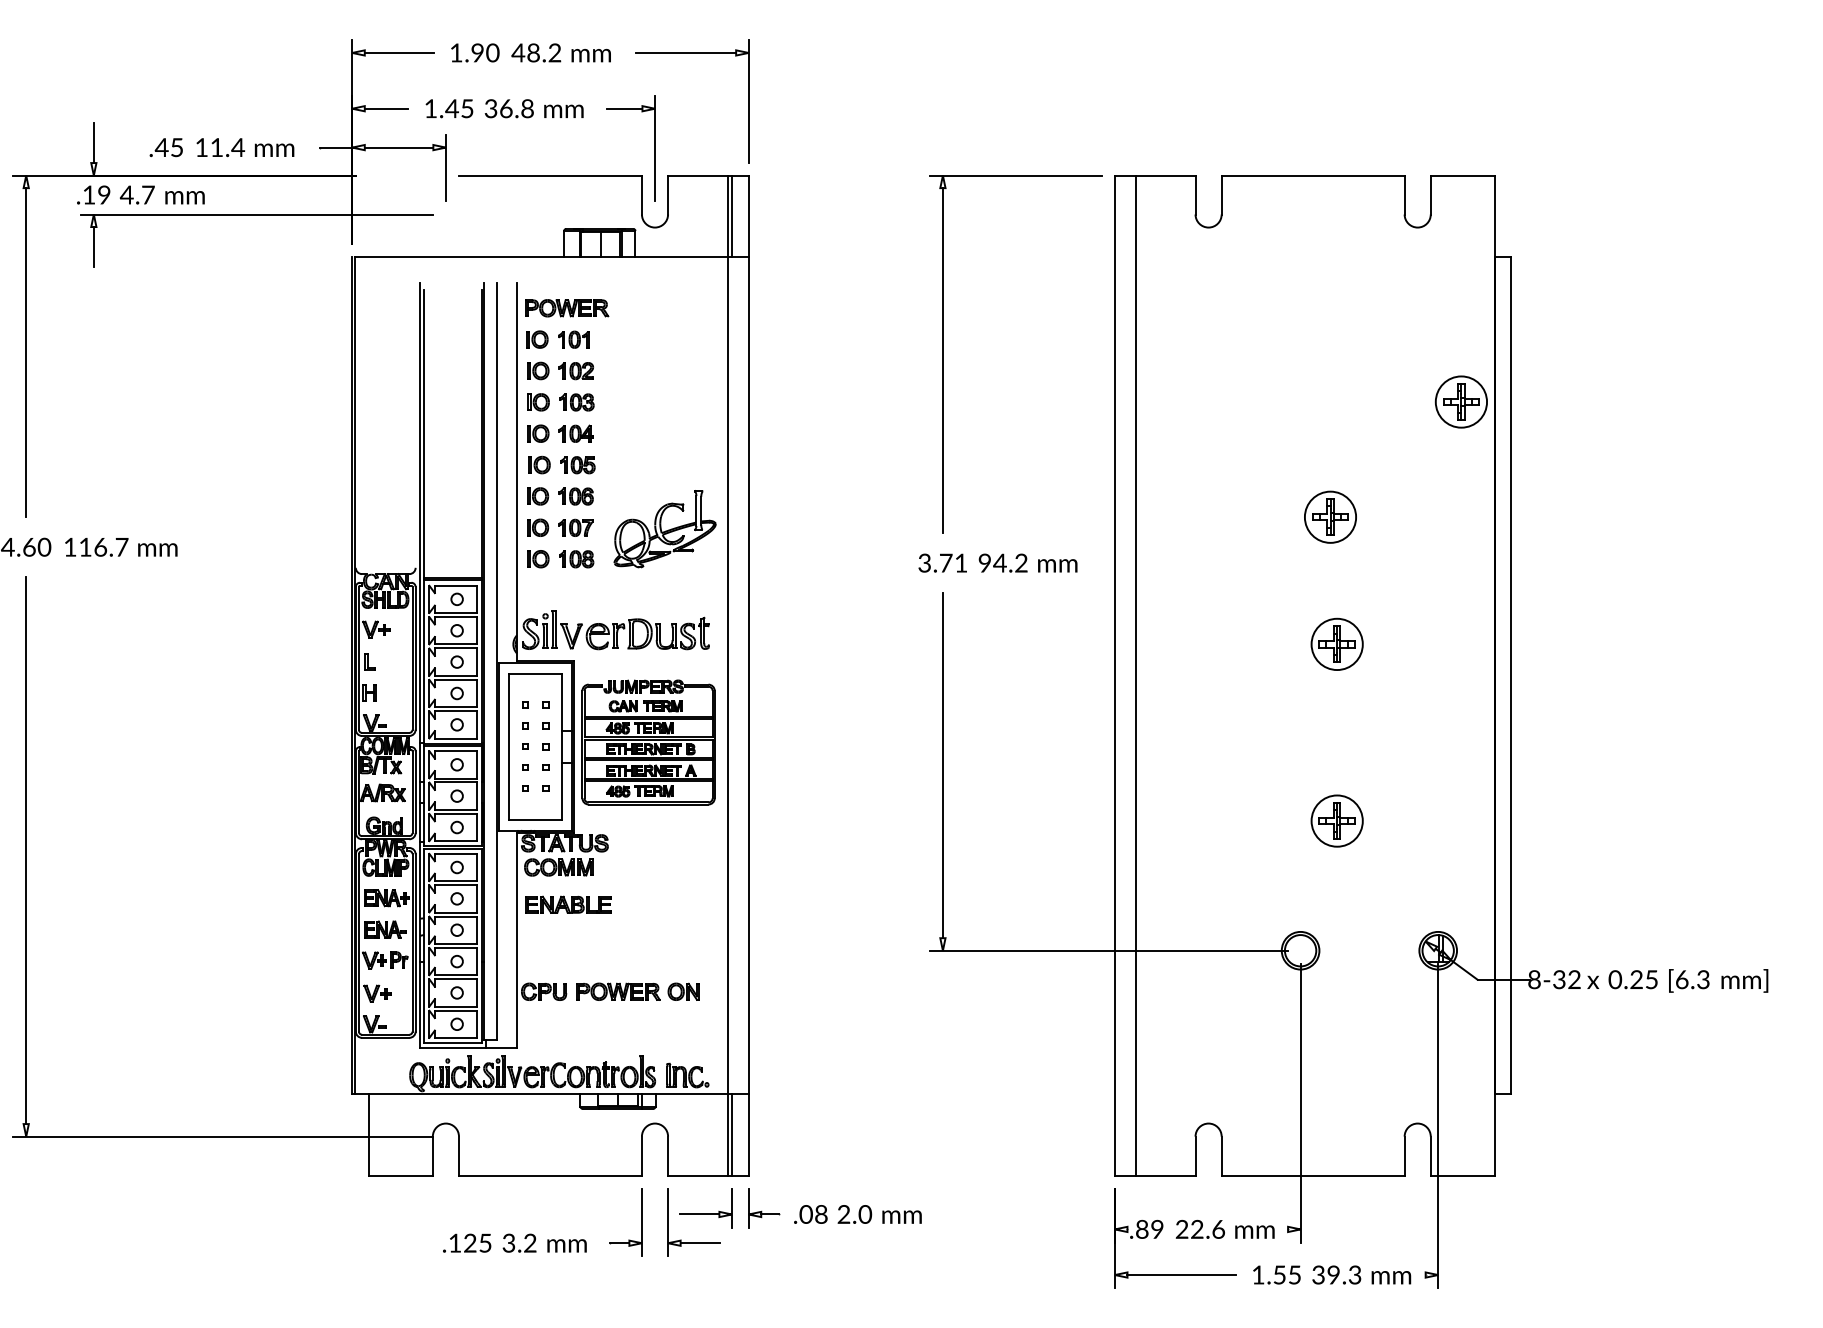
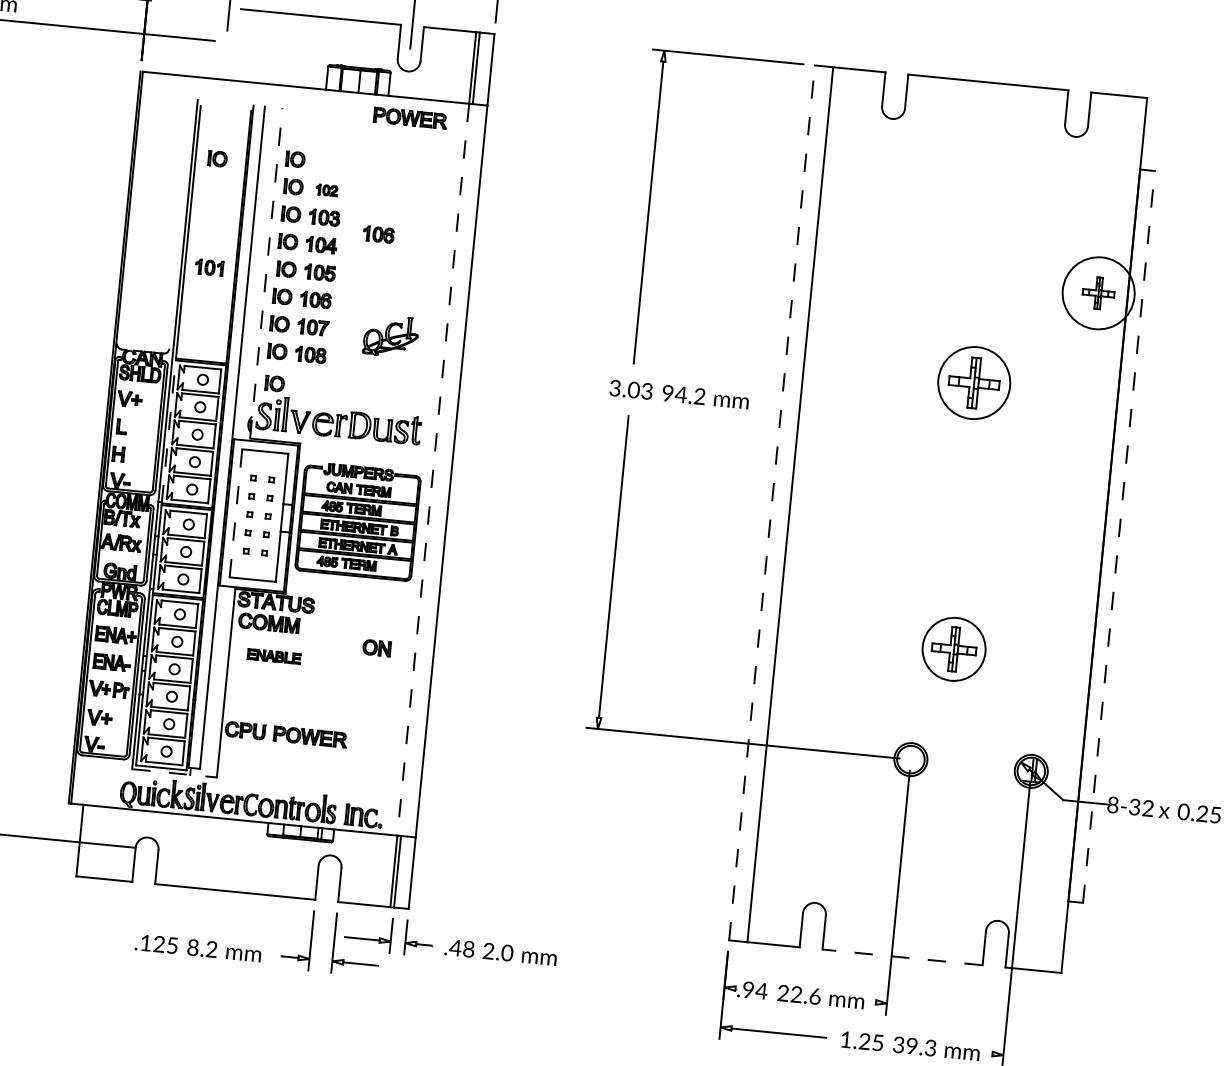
part: (567, 308) -> (410, 118), moved
part: (573, 339) -> (209, 267), moved
part: (449, 347) -> (217, 158), added
part: (576, 371) -> (326, 190), size x0.7
circle: (1461, 401) -> (1098, 292), size x1.6
part: (639, 415) -> (378, 234), added
line: (517, 472) -> (266, 273), solid -> dashed
part: (1330, 516) -> (974, 382), size x1.6
part: (664, 529) -> (390, 336), size x0.6
text: (953, 562) -> (640, 390), 3.71 -> 3.03
part: (539, 595) -> (275, 383), added
part: (1336, 643) -> (968, 493), removed
line: (424, 662) -> (169, 432), solid -> dashed
line: (1114, 675) -> (771, 502), solid -> dashed
line: (1511, 675) -> (1119, 536), solid -> dashed
line: (727, 676) -> (432, 470), solid -> dashed
line: (509, 747) -> (236, 513), solid -> dashed
part: (1336, 820) -> (953, 648), size x1.4
part: (568, 904) -> (274, 656), size x0.7
part: (683, 991) -> (376, 647), moved
line: (469, 1047) -> (175, 772), solid -> dashed
line: (1312, 1175) -> (902, 957), solid -> dashed
text: (805, 1214) -> (455, 947), .08 -> .48
text: (1150, 1228) -> (755, 989), .89 -> .94
text: (508, 1243) -> (192, 947), 3.2 -> 8.2
text: (1279, 1274) -> (864, 1041), 1.55 -> 1.25

